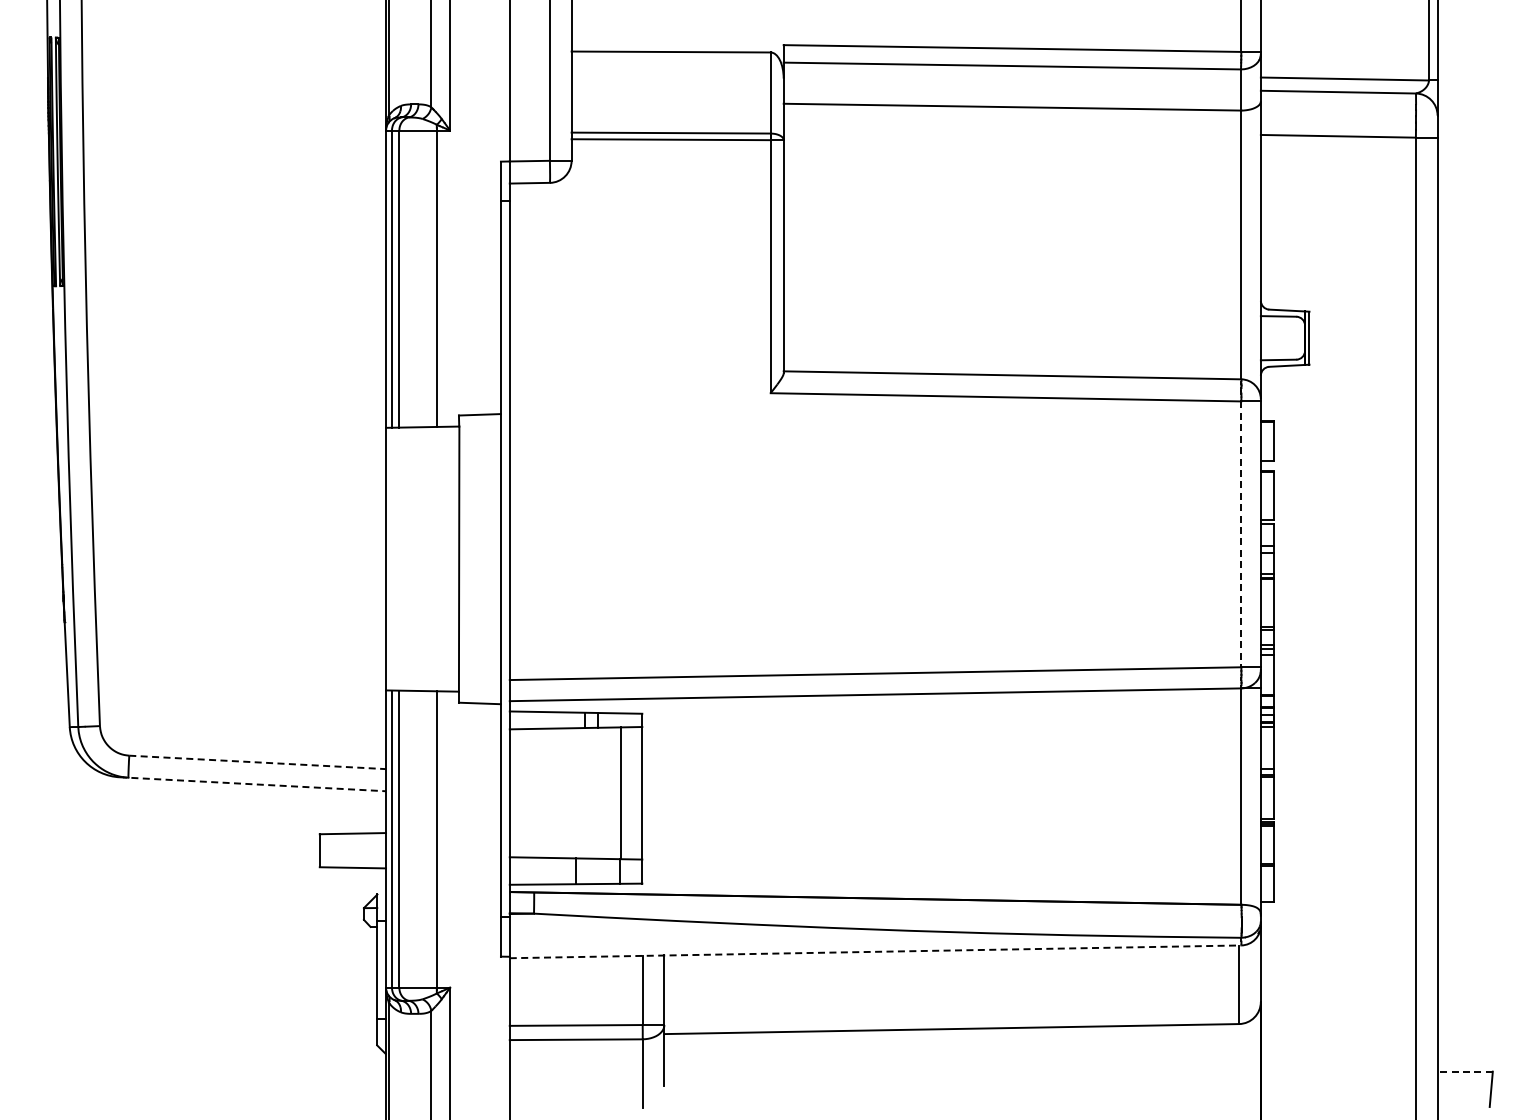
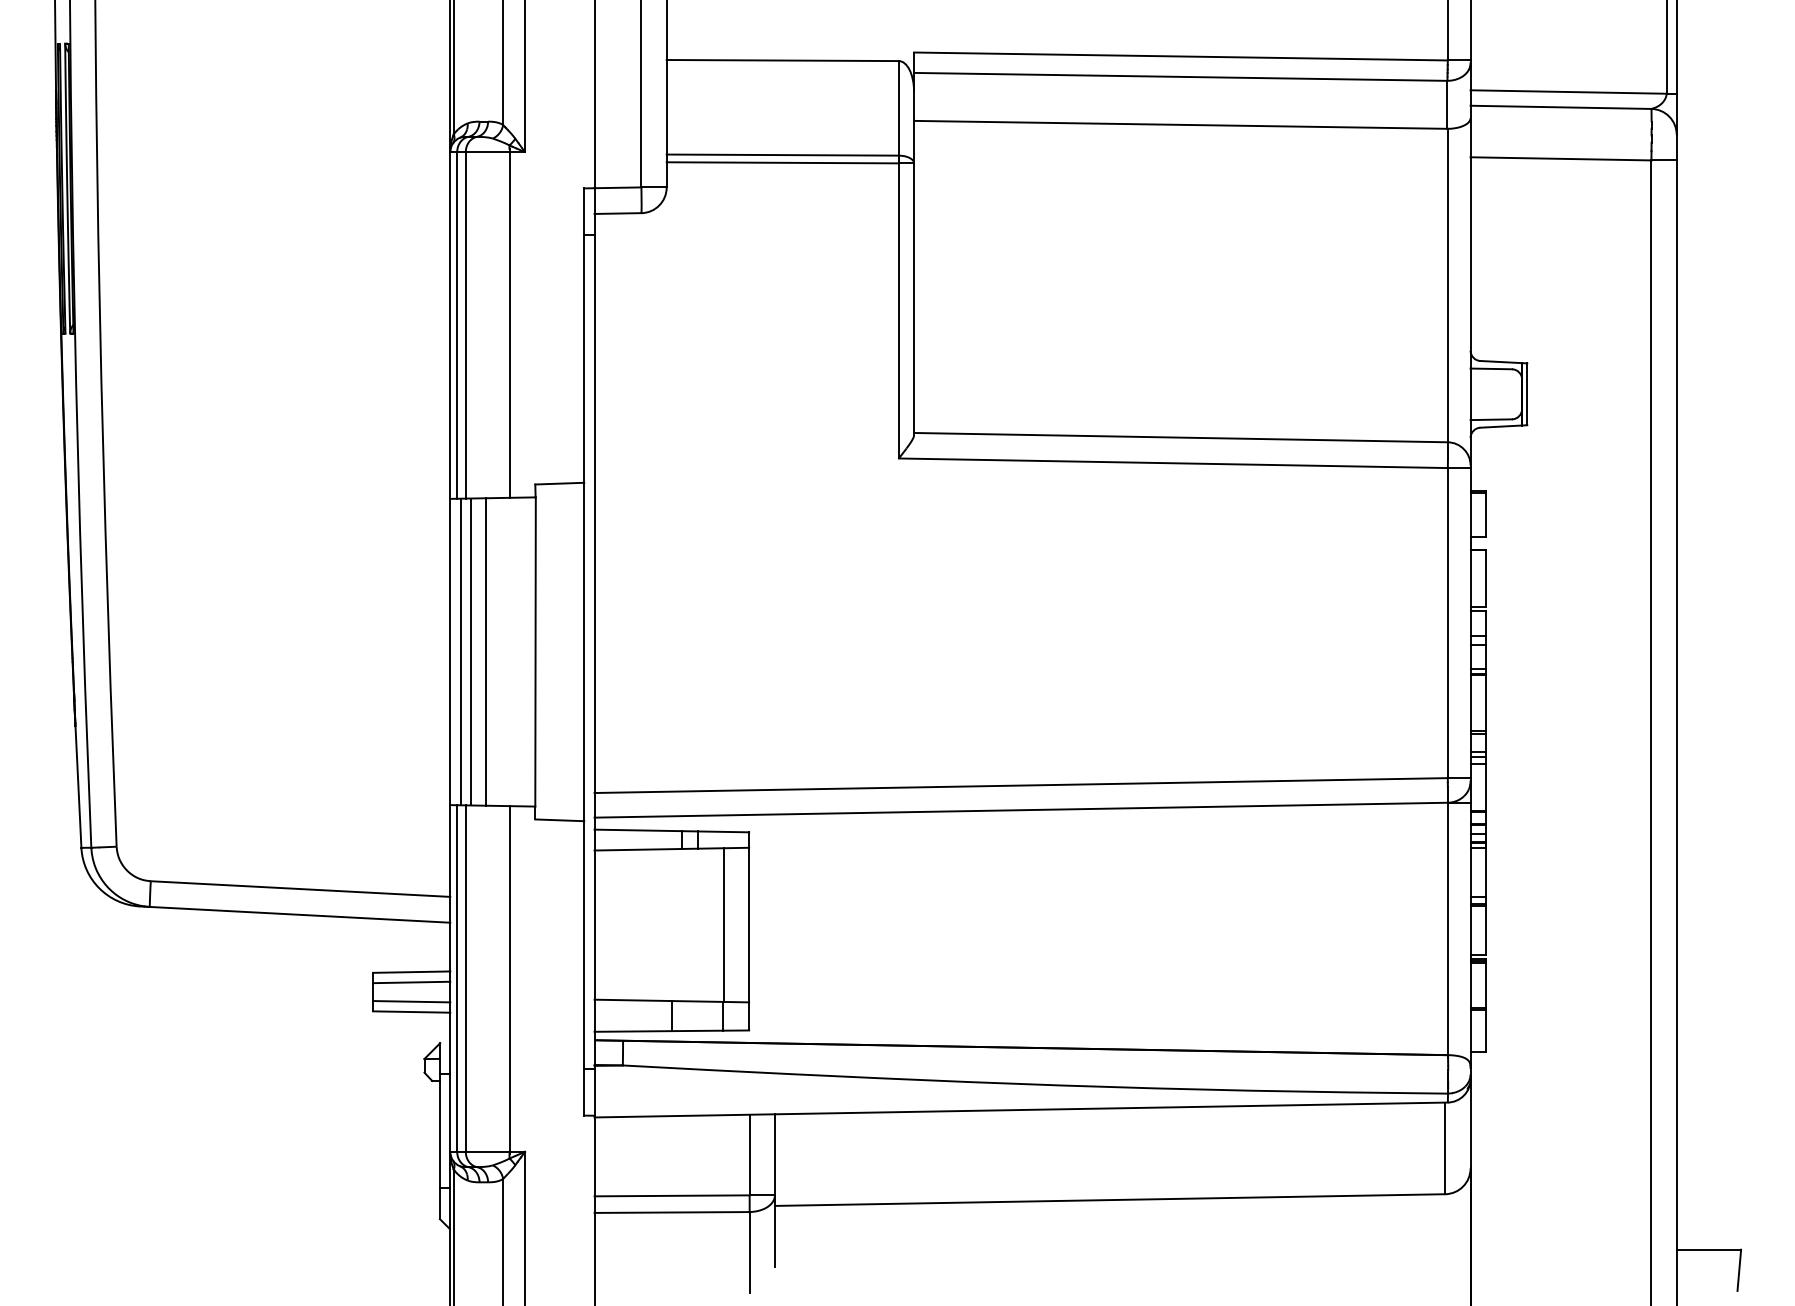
line: (1241, 534) -> (1447, 623), dashed -> solid
line: (394, 558) -> (460, 651), added
line: (403, 558) -> (470, 651), added
line: (416, 558) -> (485, 651), added
line: (257, 762) -> (300, 889), dashed -> solid
line: (253, 784) -> (295, 914), dashed -> solid
line: (352, 842) -> (411, 982), added
line: (352, 858) -> (411, 1001), added
line: (875, 951) -> (1021, 1109), dashed -> solid
line: (1465, 1071) -> (1709, 1249), dashed -> solid

